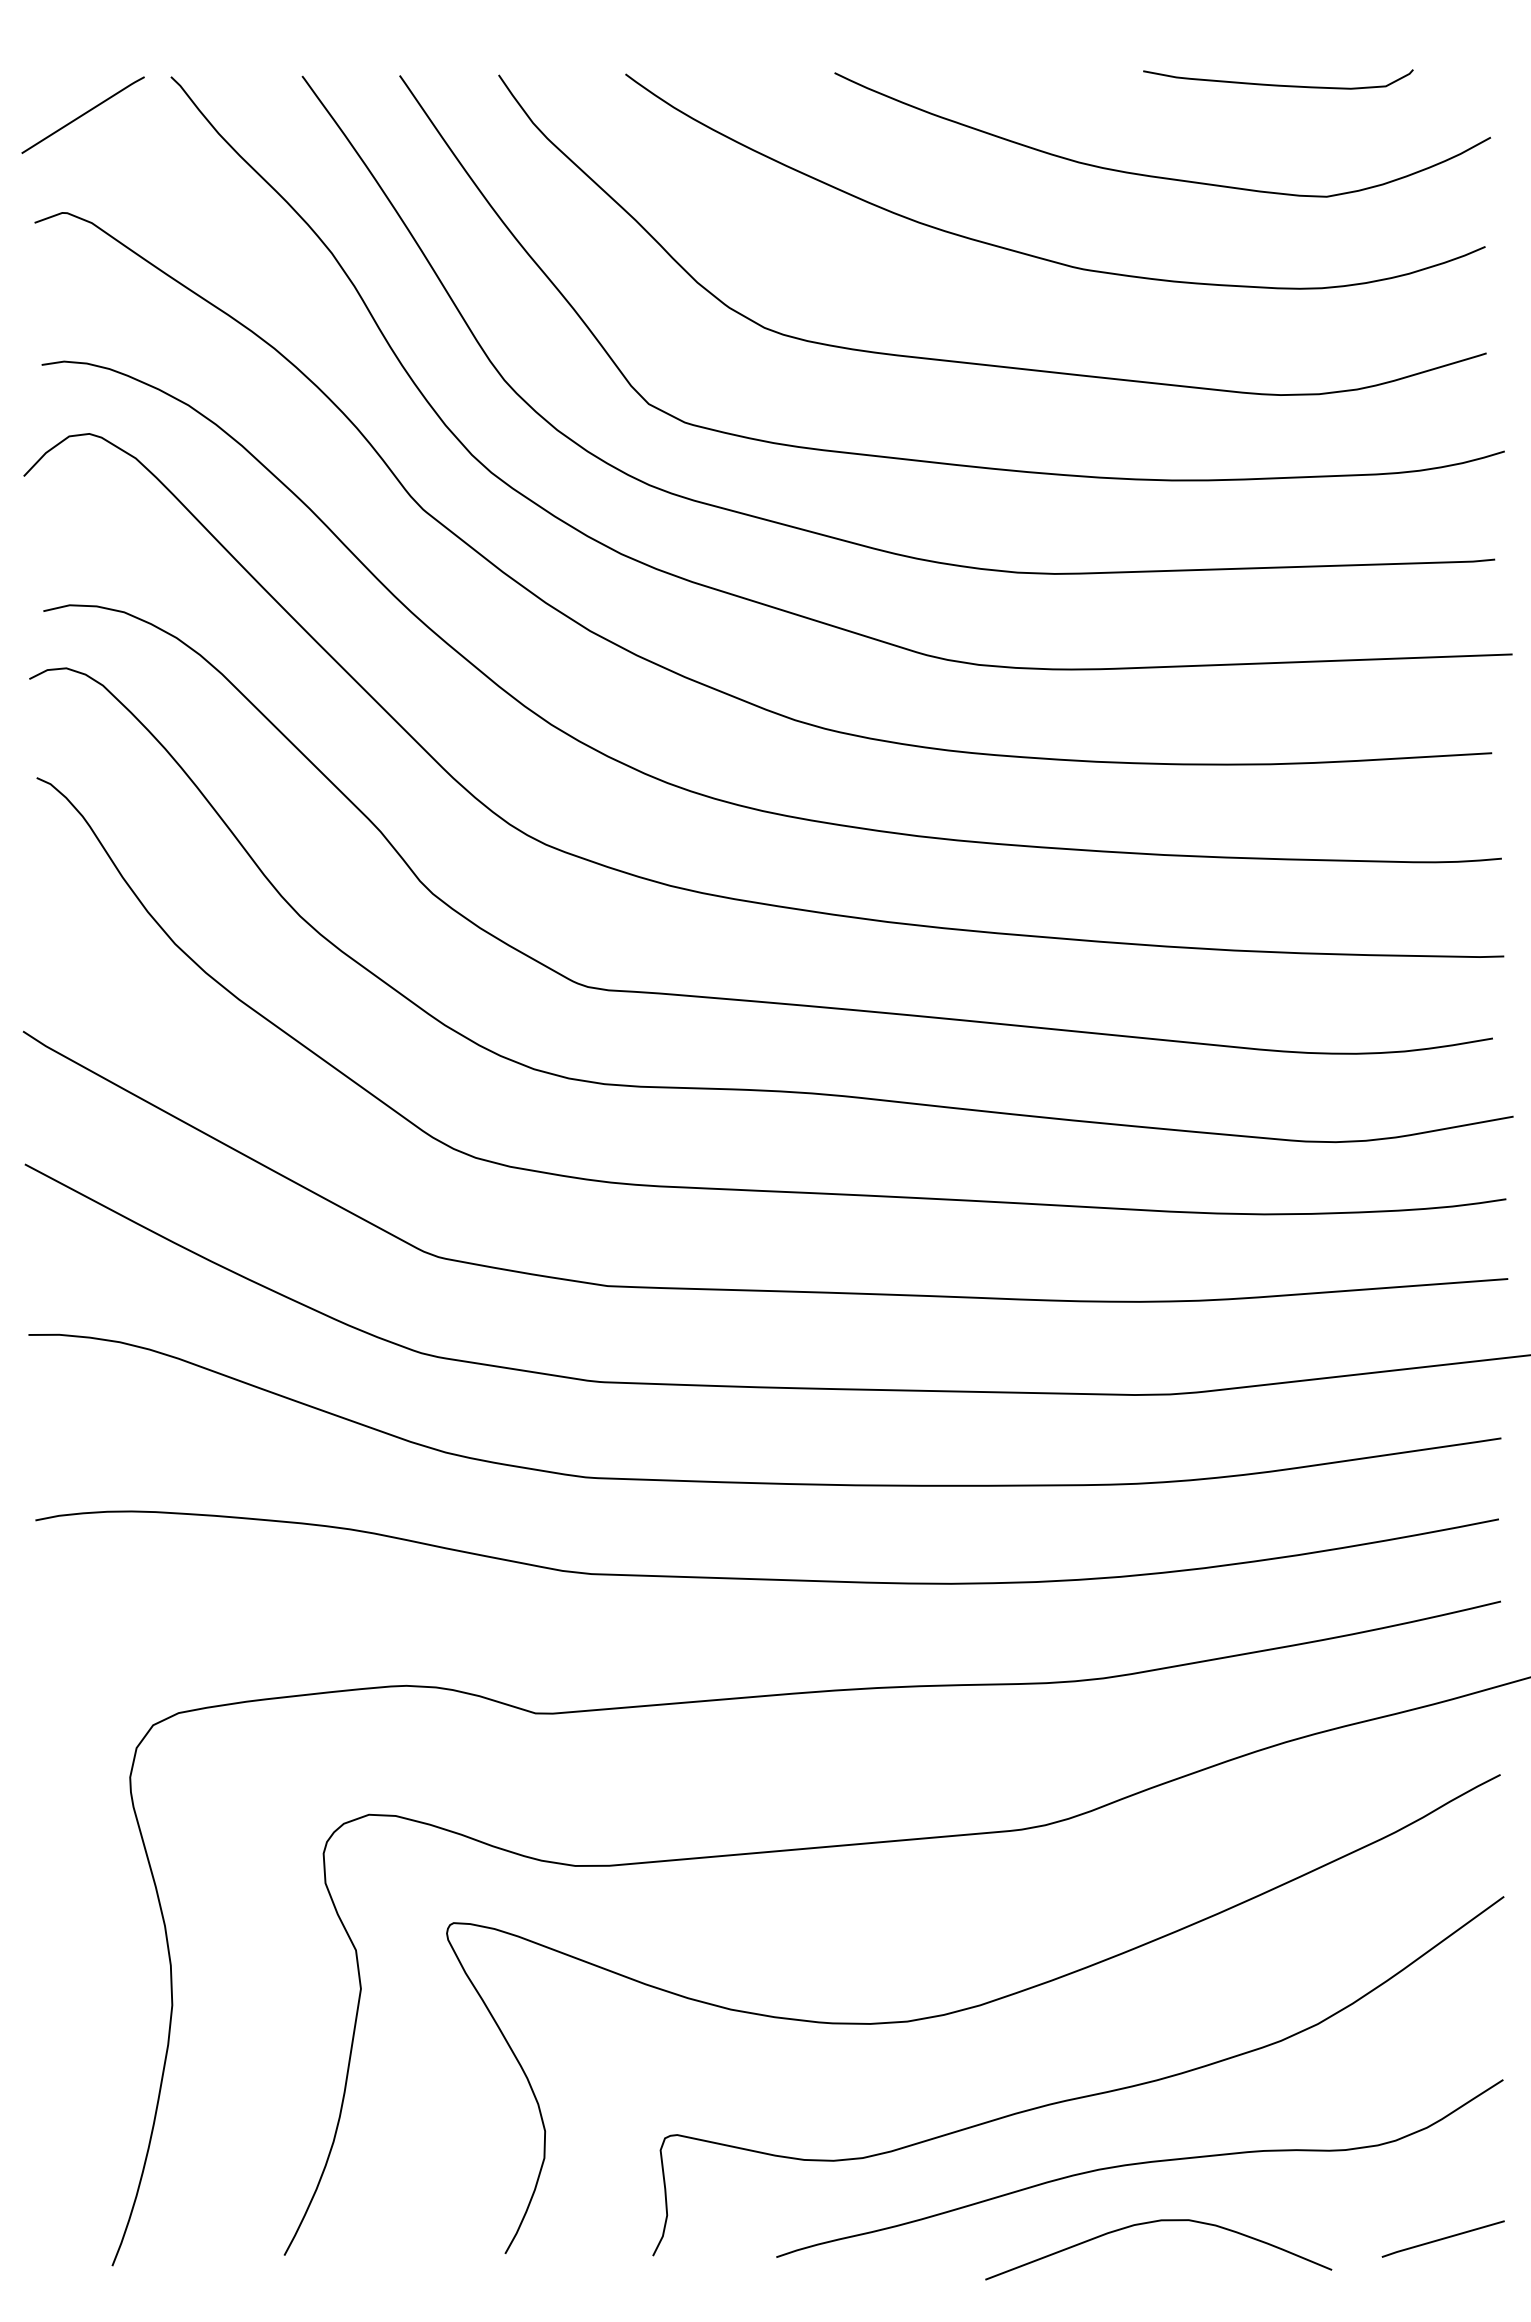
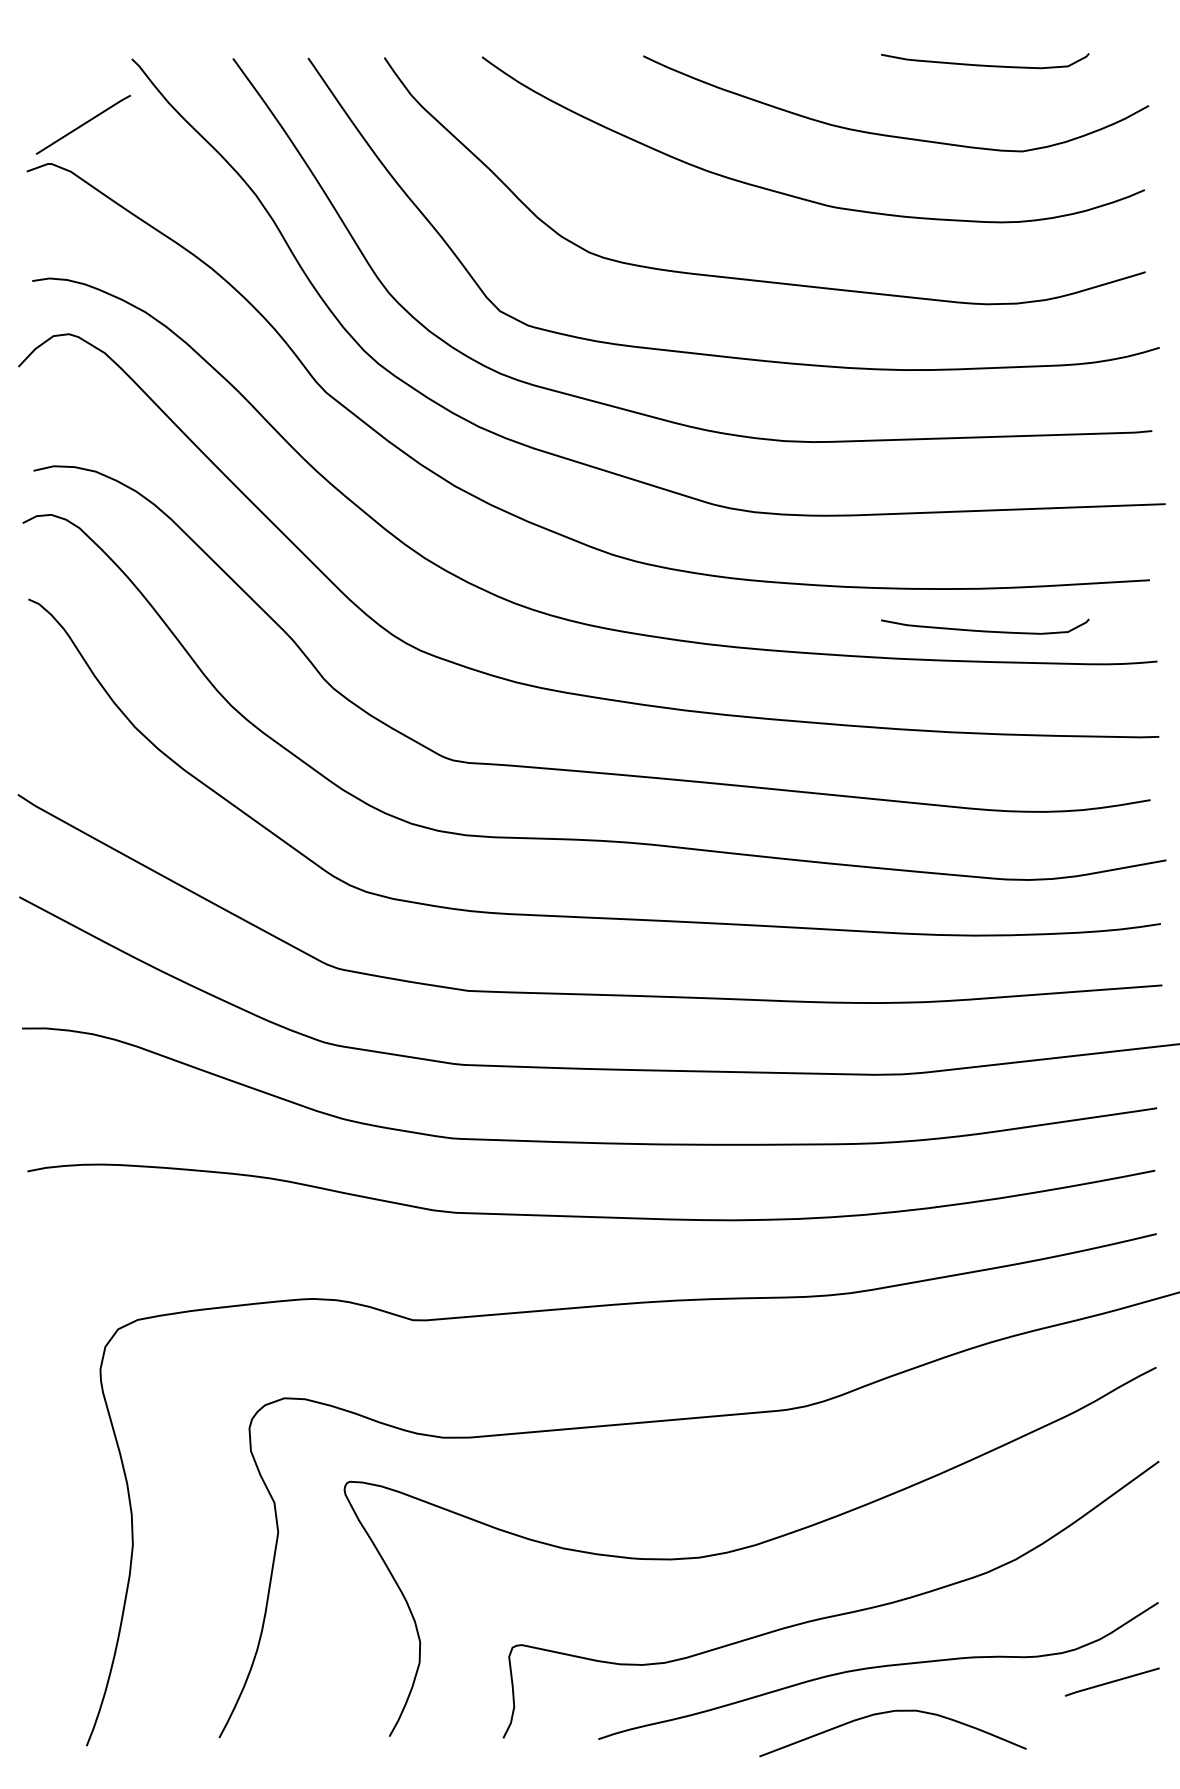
line: (82, 114) -> (82, 124), moved
curve: (1278, 818) -> (985, 630), added
line: (1442, 2238) -> (1111, 1681), moved

